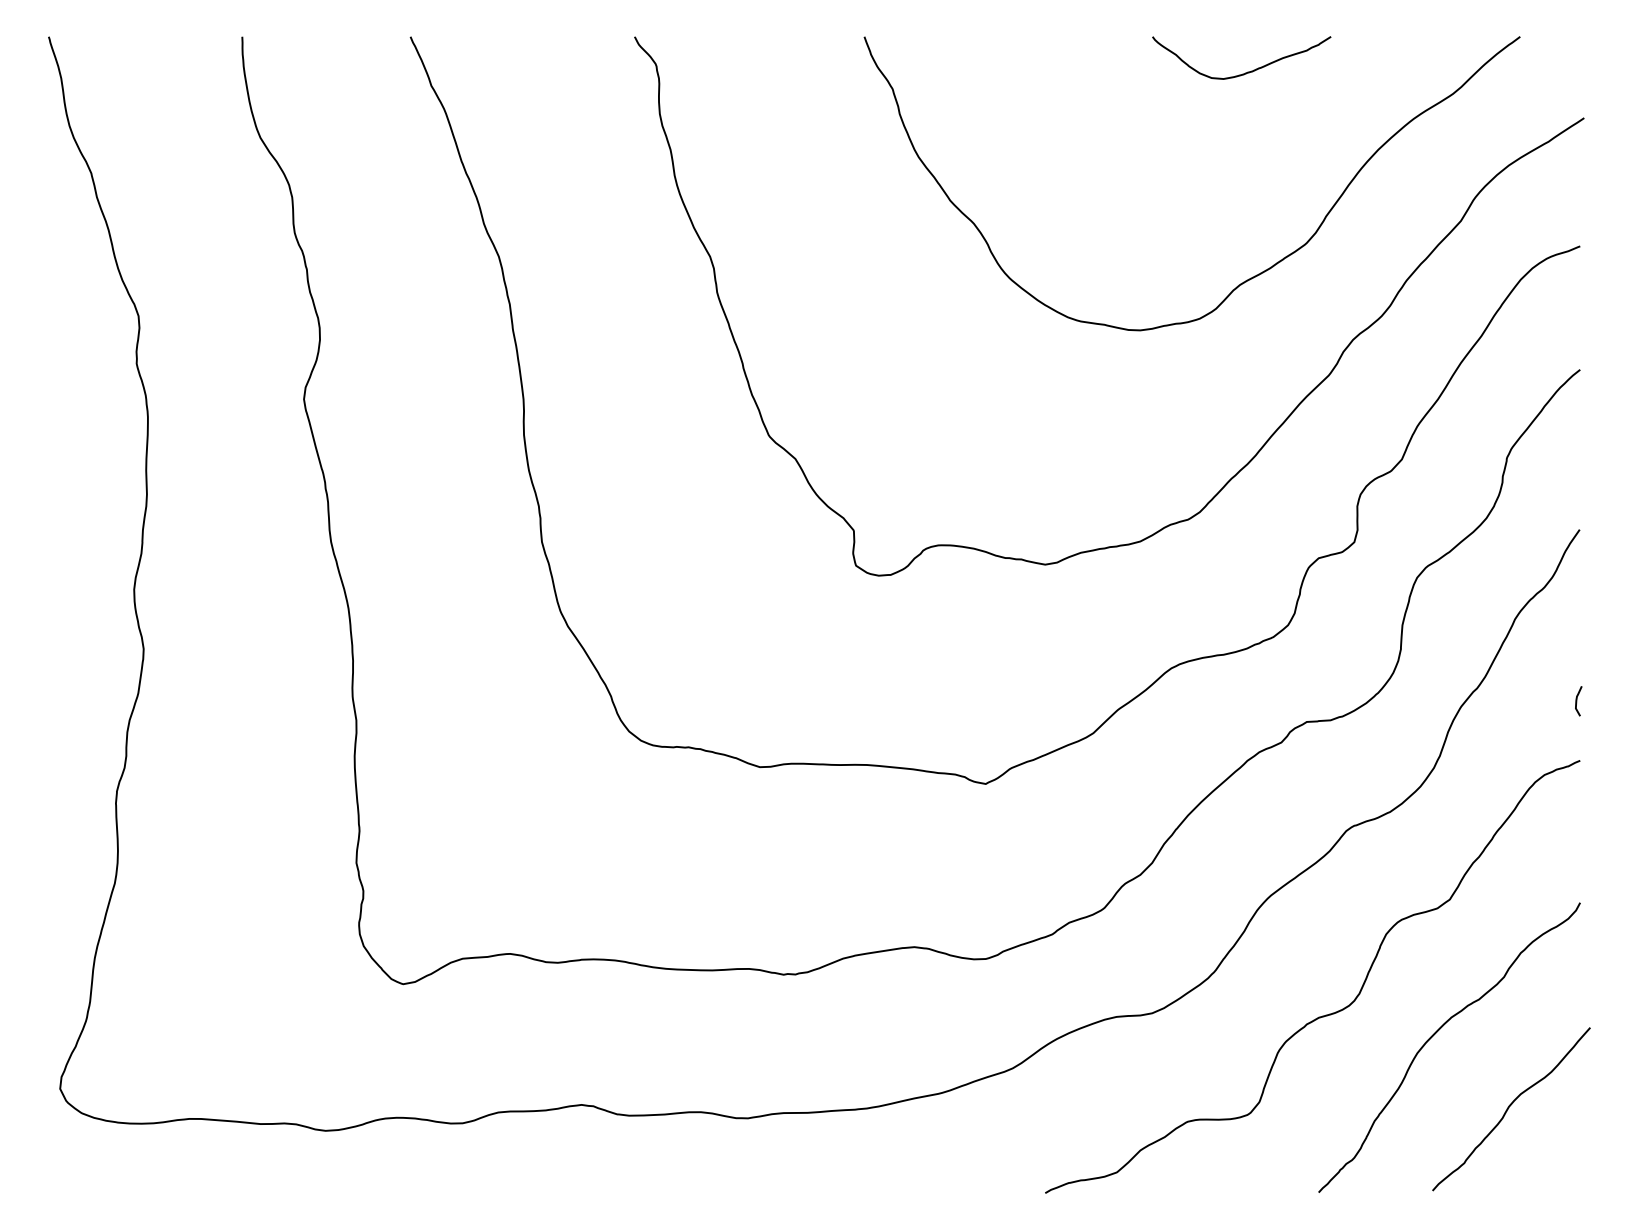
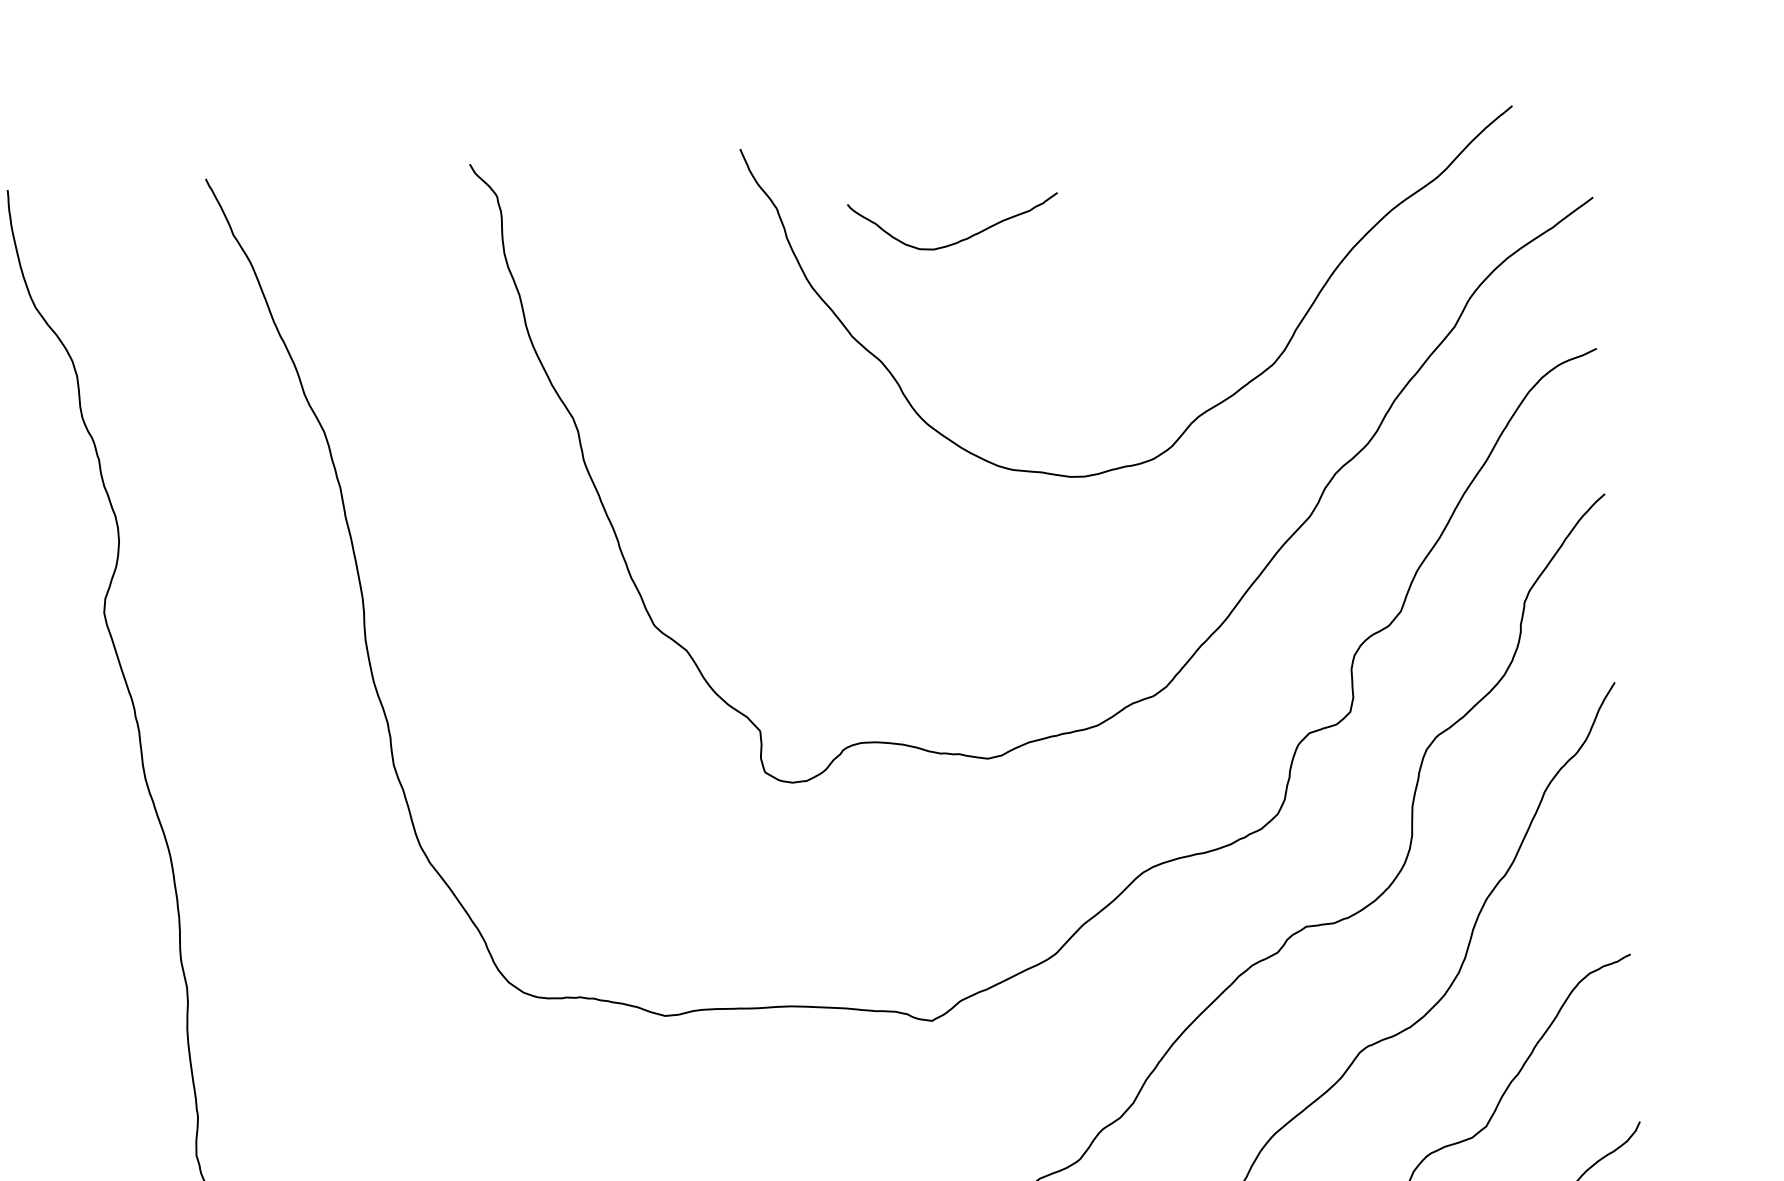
curve: (1247, 71) -> (961, 239), moved
curve: (1577, 701) -> (1623, 884), removed

